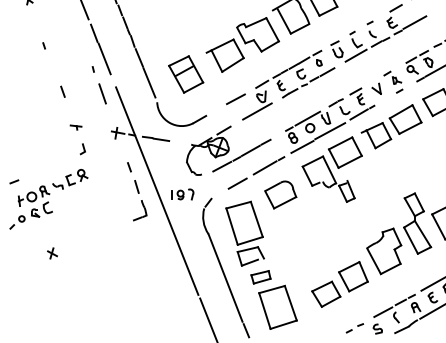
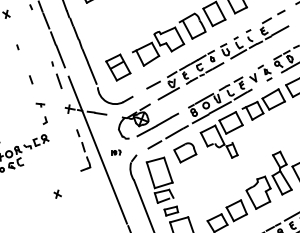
part: (182, 194) -> (115, 152), size x0.6
part: (52, 253) -> (57, 194), moved

